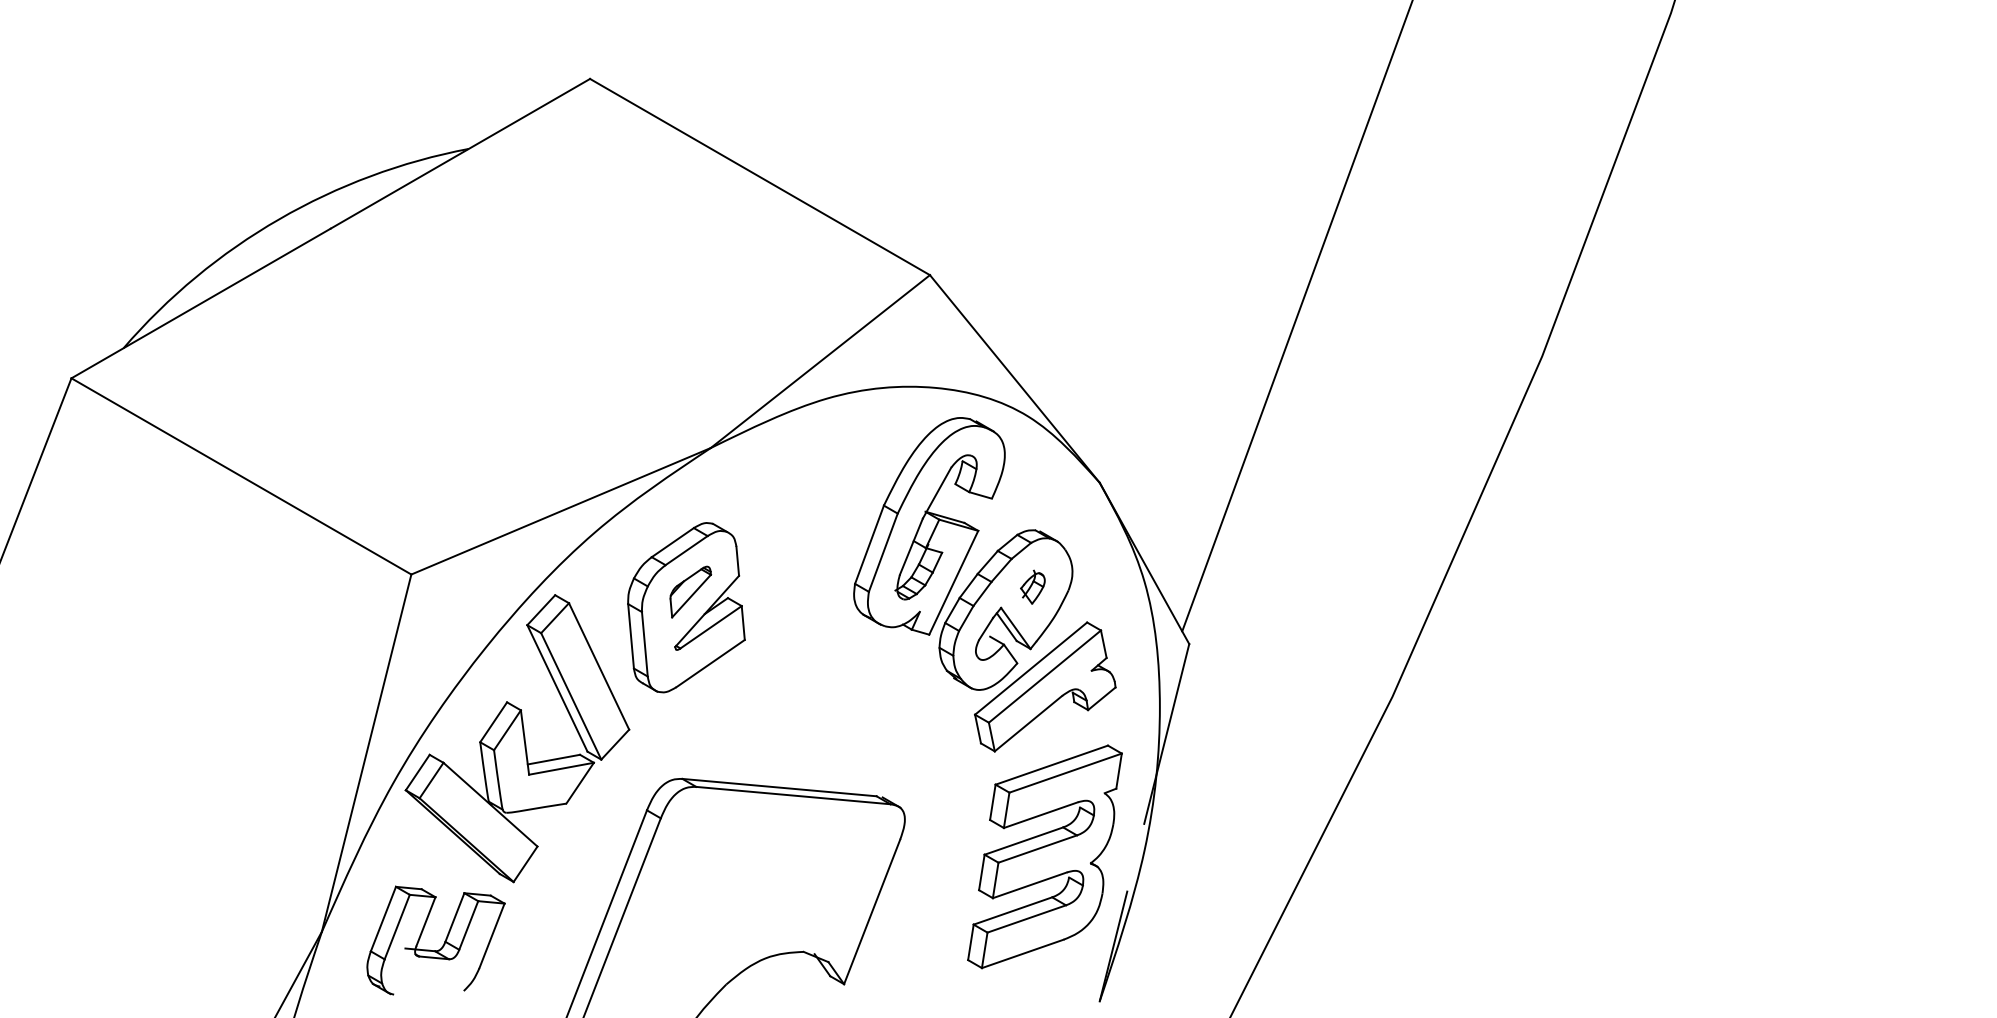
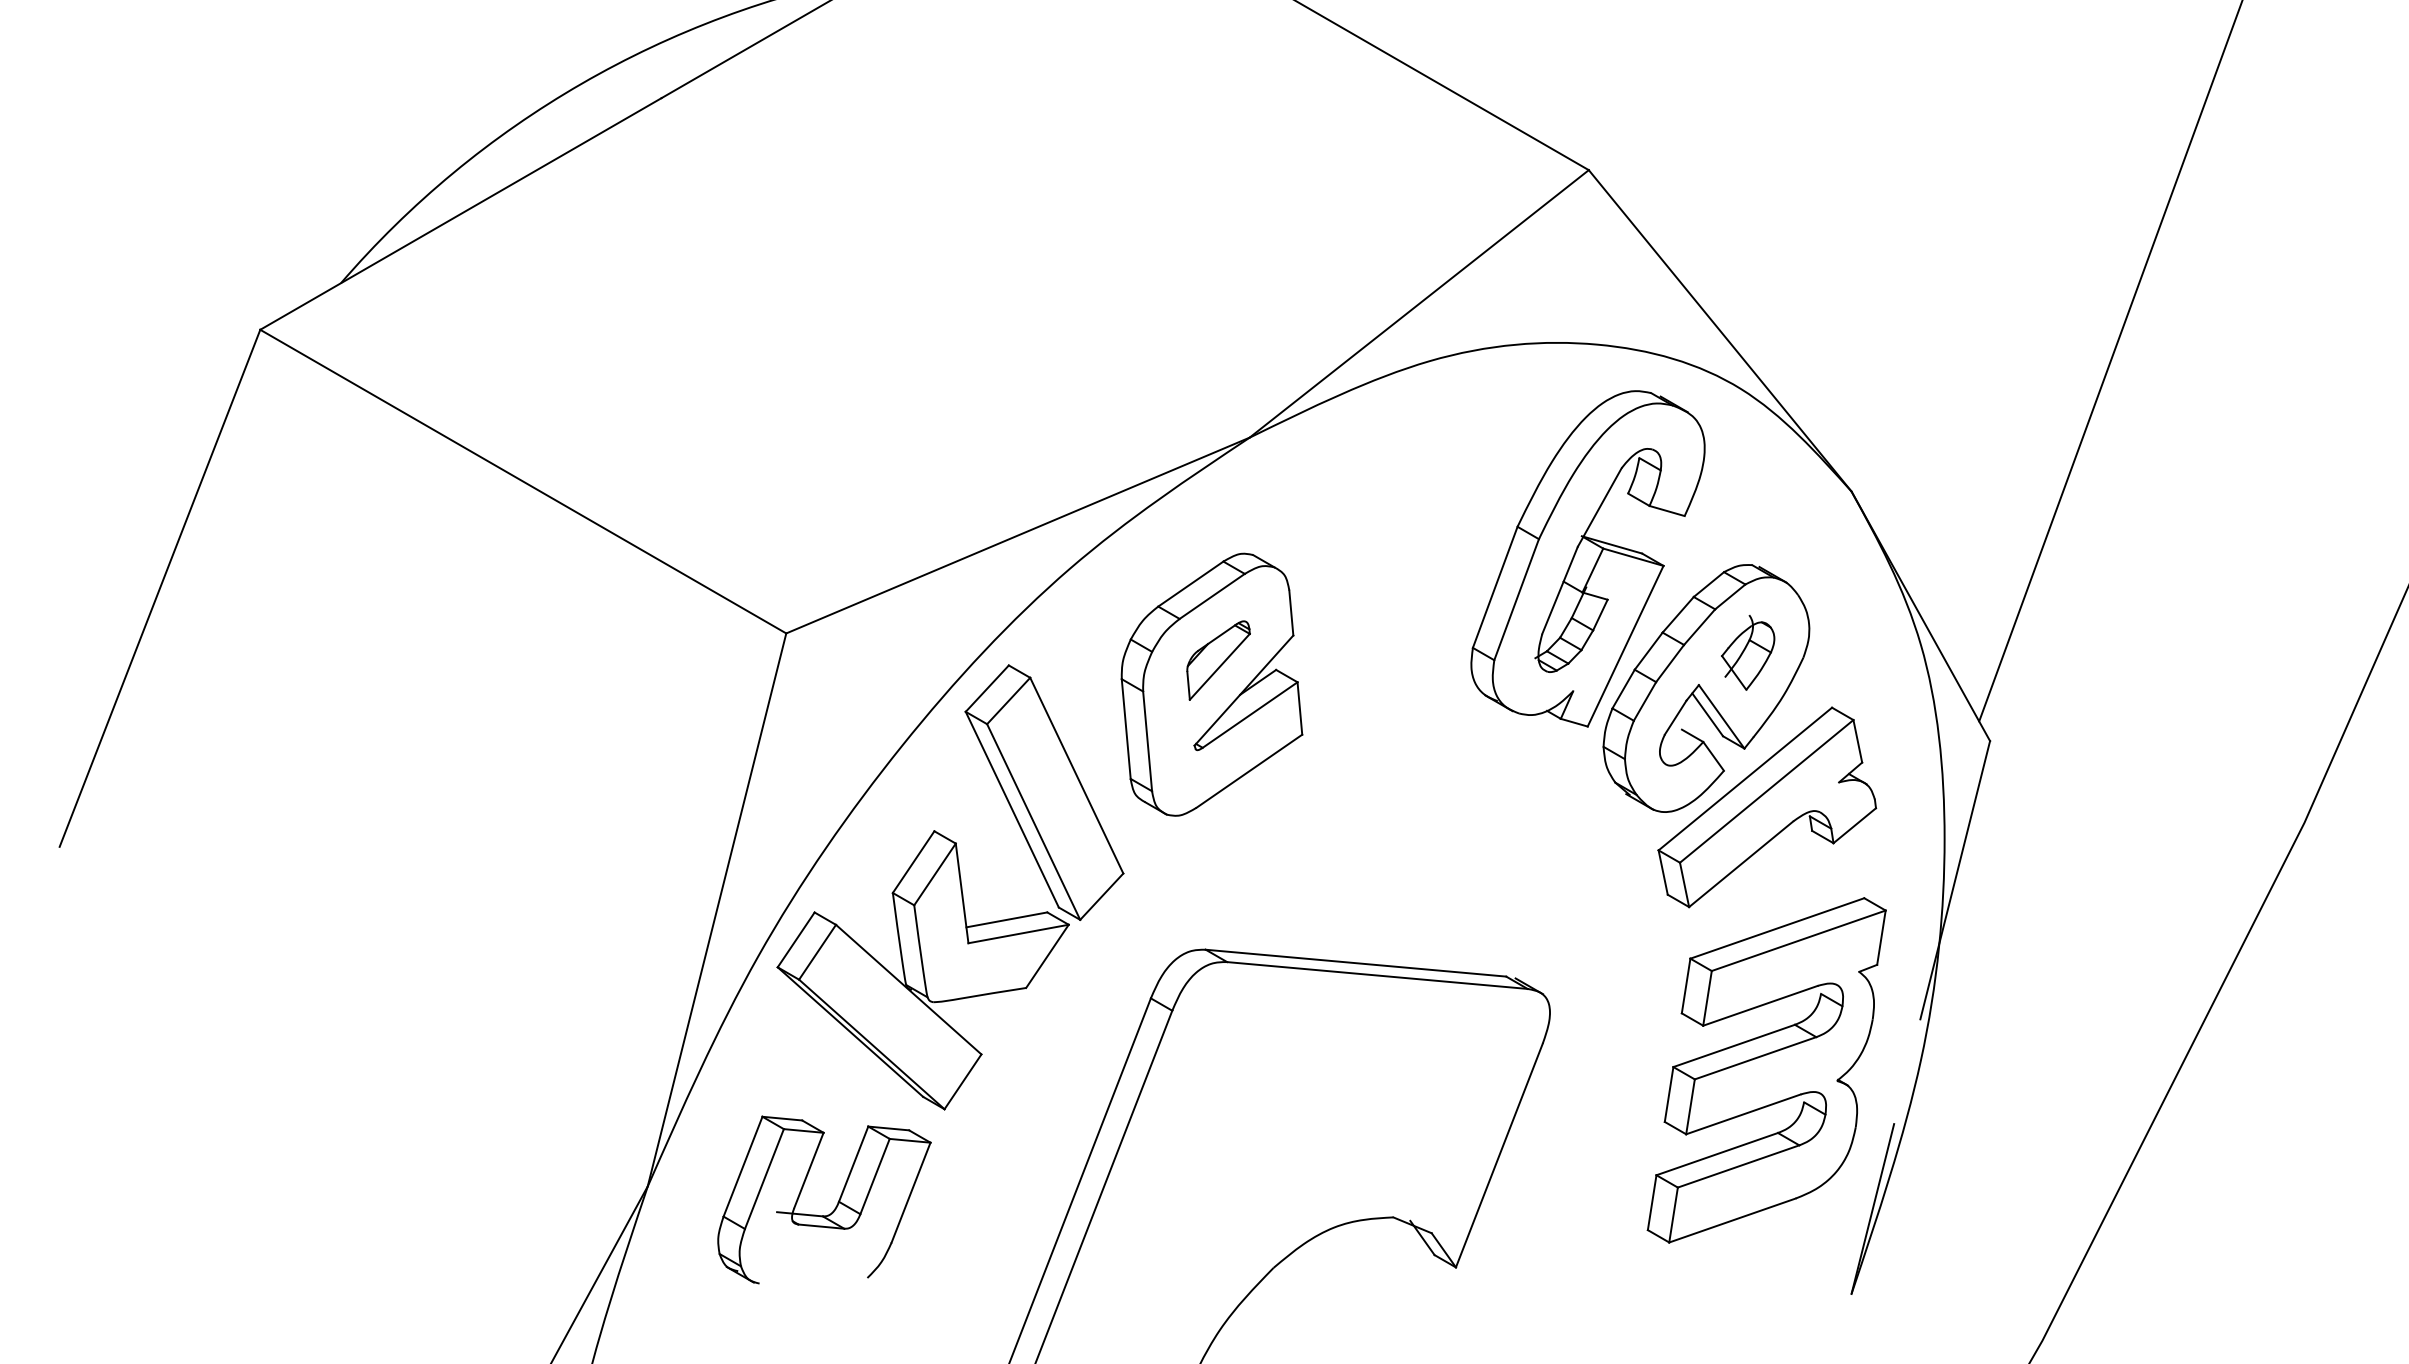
part: (1032, 586) -> (1747, 651), size x1.43

